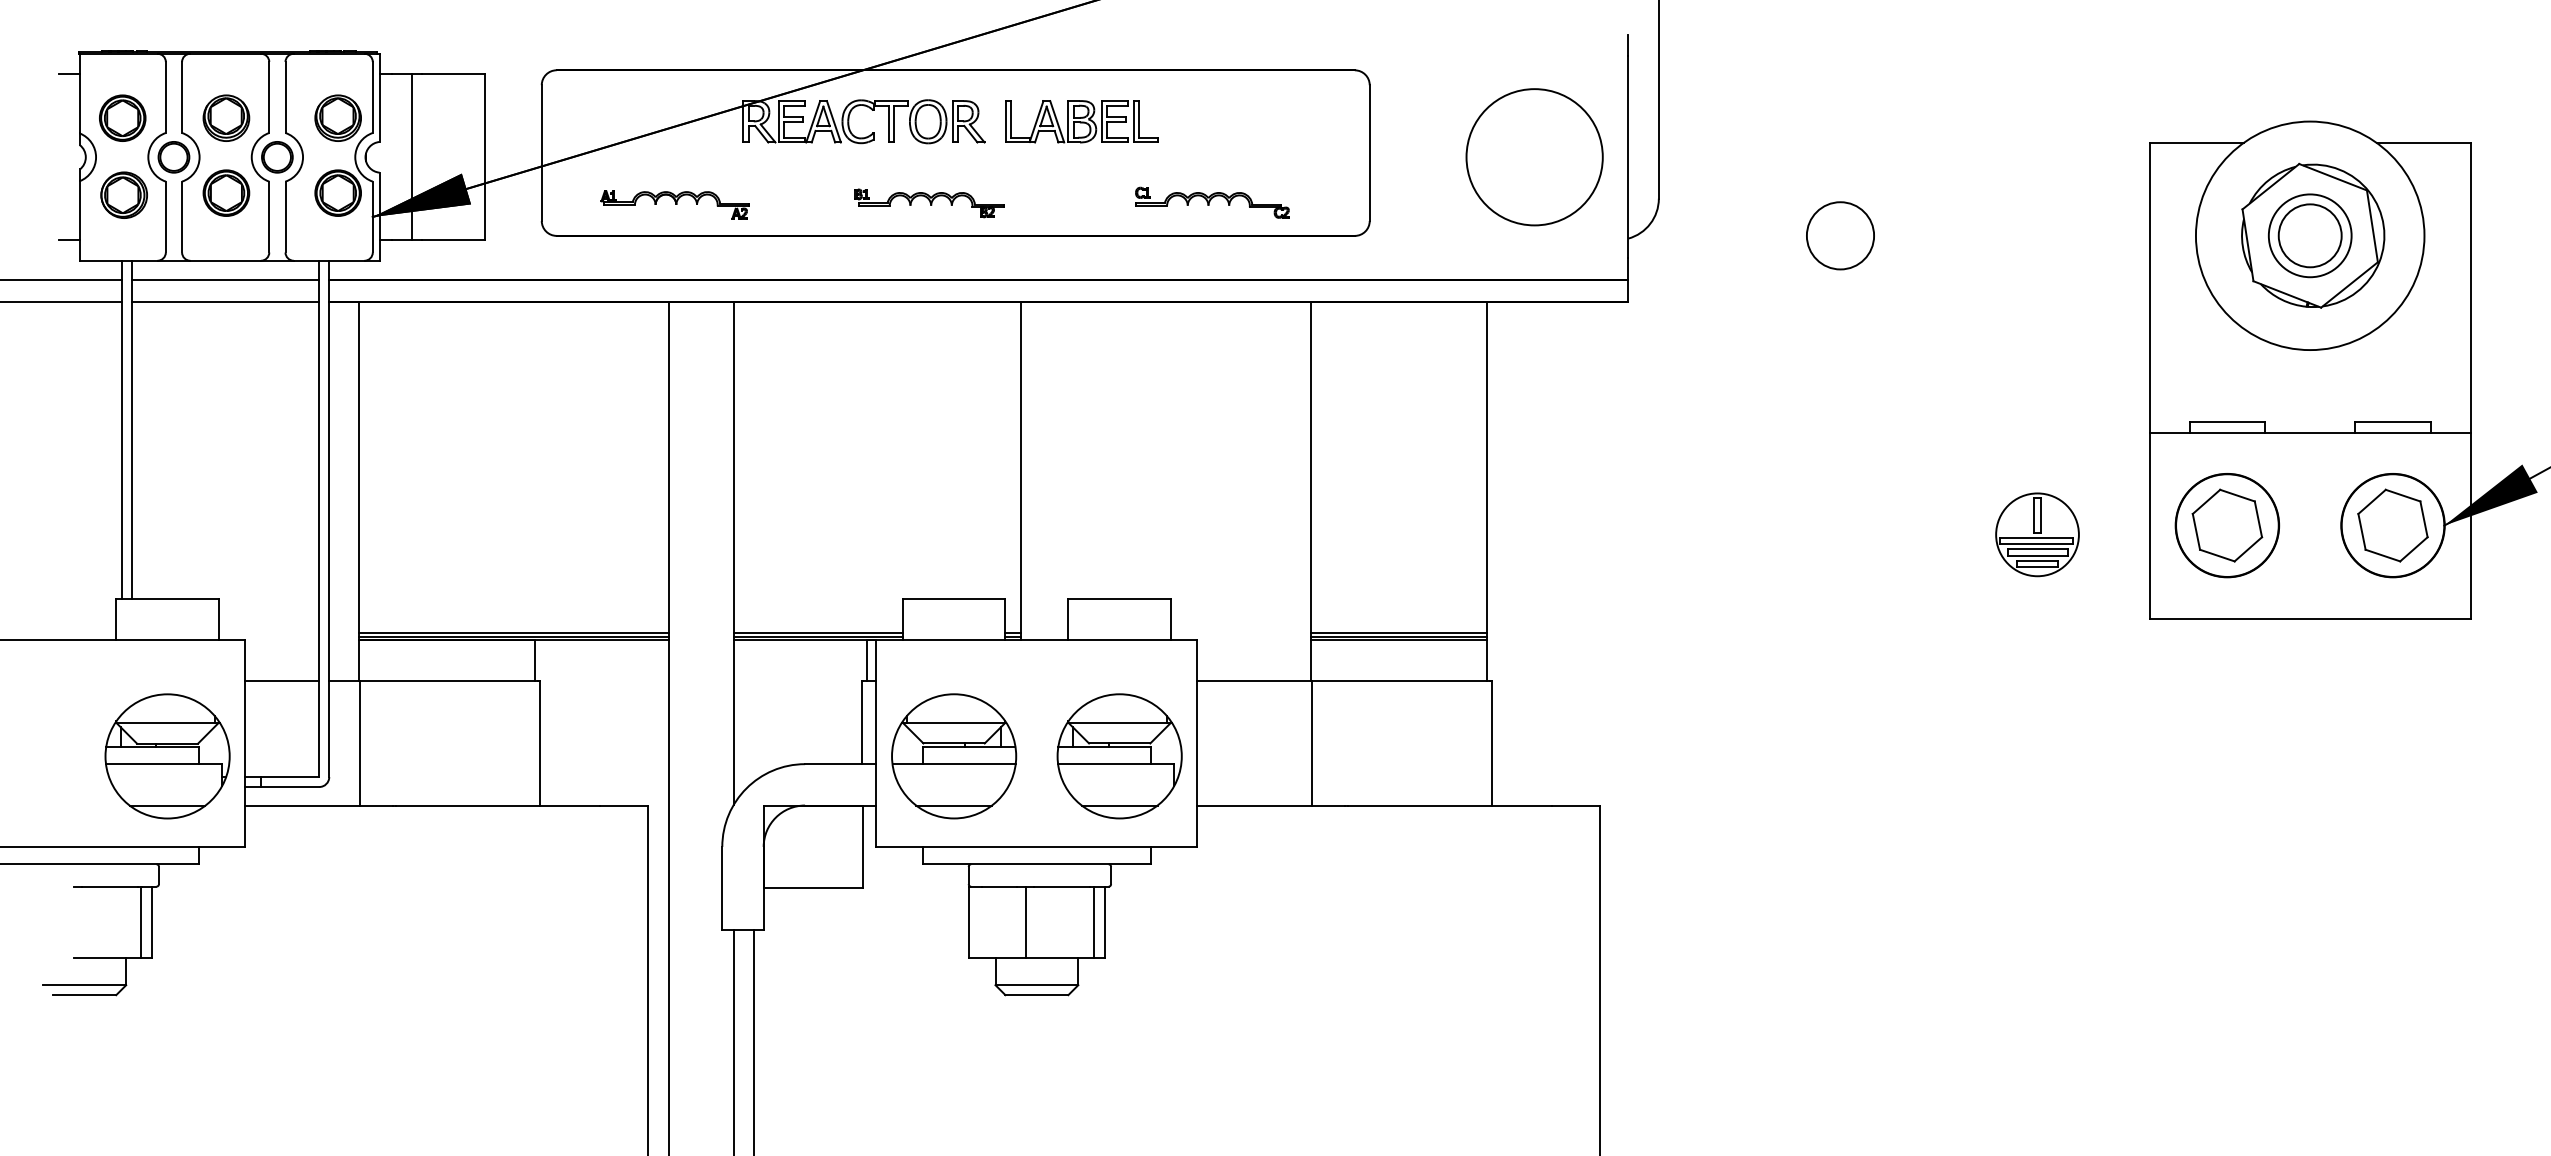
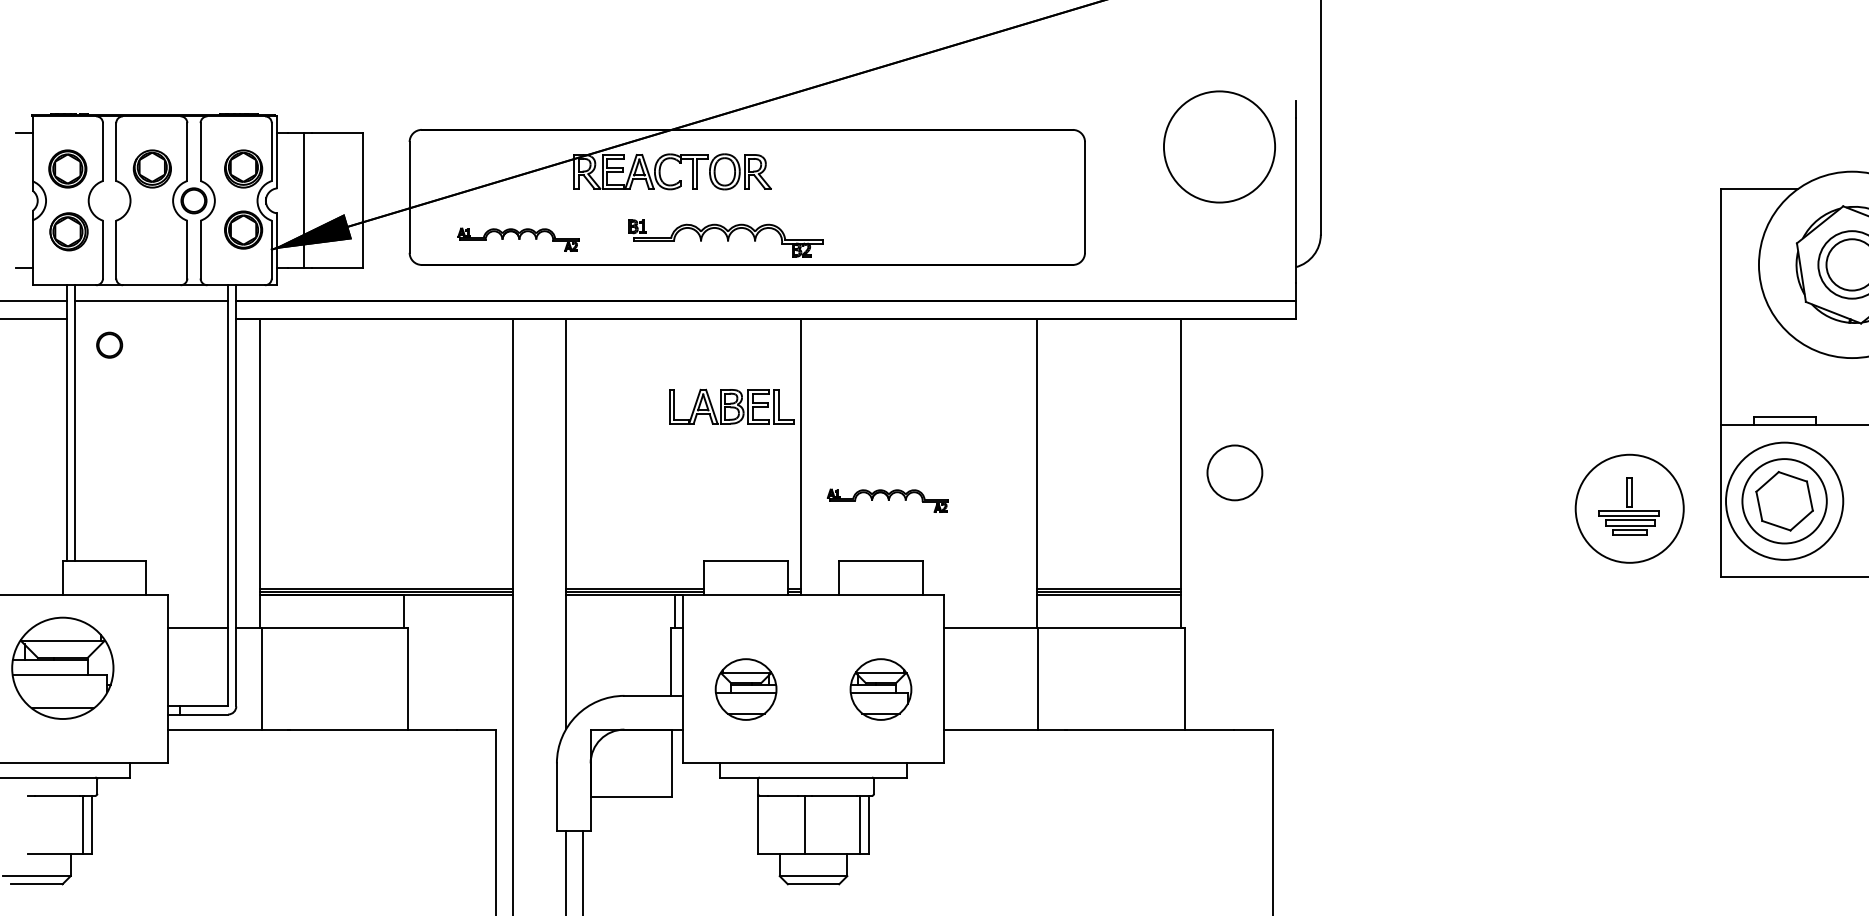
part: (1081, 121) -> (731, 406), moved
part: (173, 157) -> (109, 345), moved
circle: (1534, 157) -> (1219, 147), moved
part: (226, 192) -> (152, 229), removed
part: (1212, 202) -> (956, 237), removed
part: (929, 203) -> (725, 238), size x1.6
circle: (1840, 235) -> (1234, 472), moved
line: (225, 302) -> (151, 319), removed
part: (1127, 524) -> (887, 500), added
circle: (2227, 525) -> (1784, 501), size x1.4
circle: (2037, 534) -> (1629, 508), size x1.6
part: (167, 756) -> (62, 668), moved
part: (954, 756) -> (746, 689), size x0.6
part: (1119, 756) -> (880, 689), size x0.6

